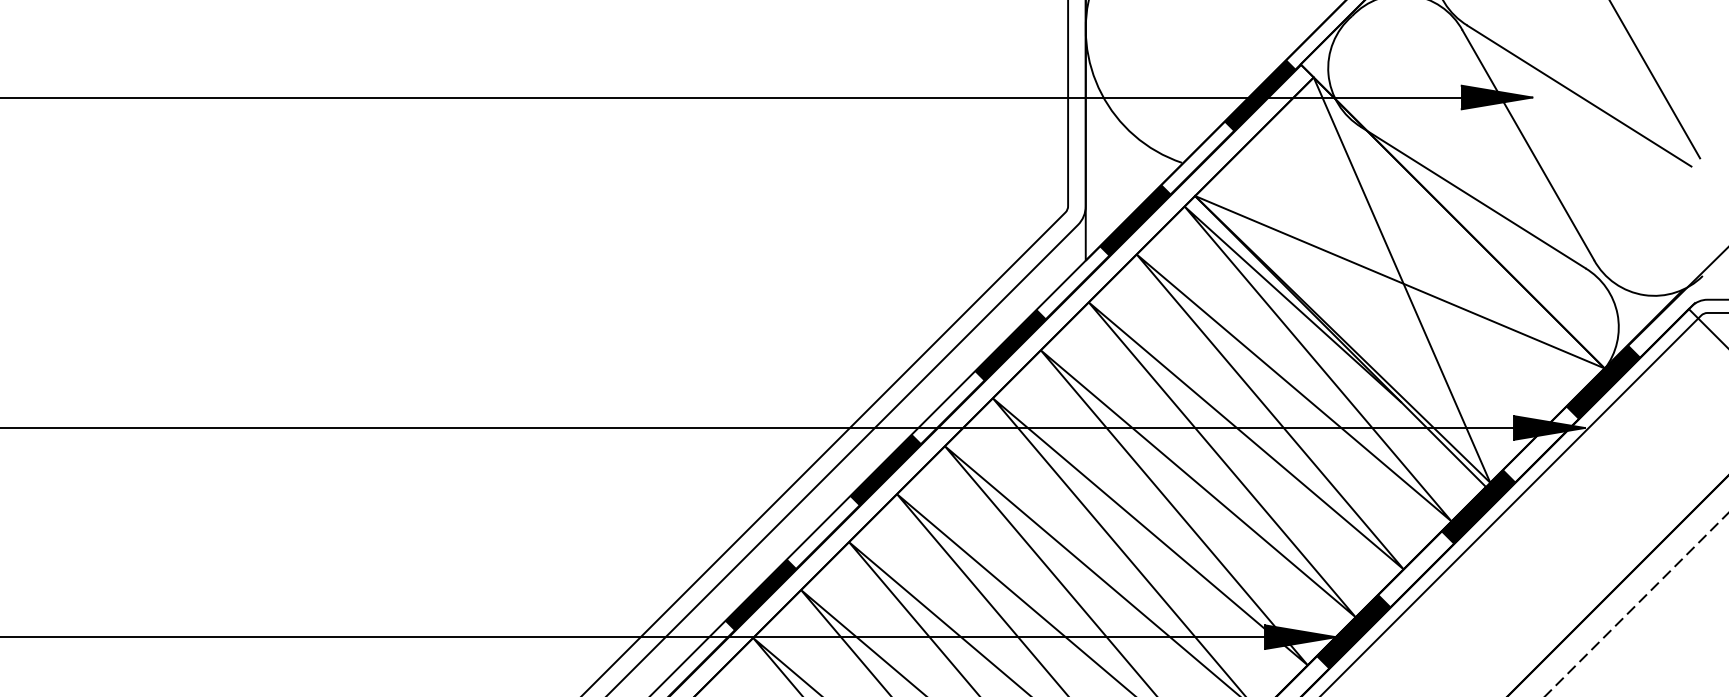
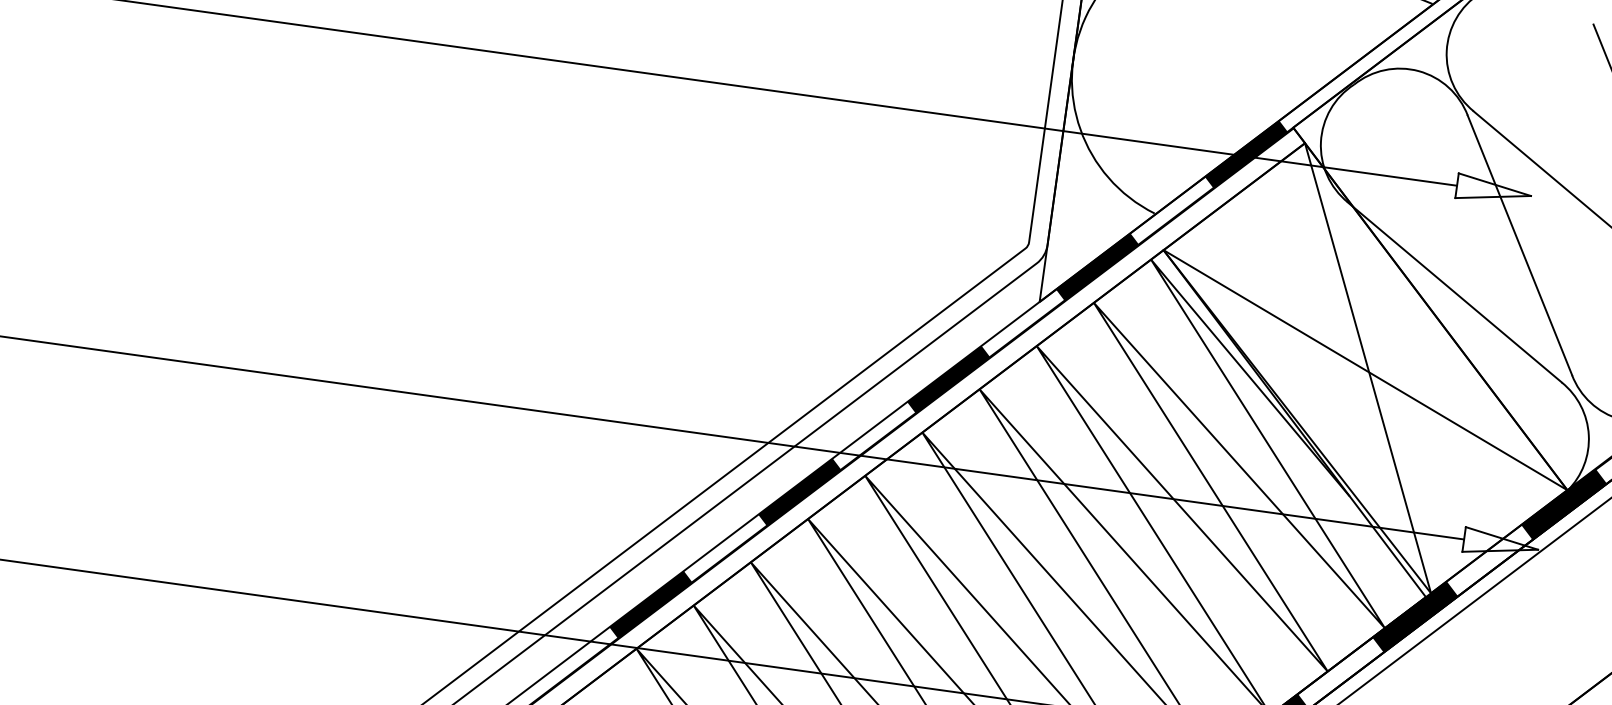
fill: (1496, 97) -> (1493, 190), removed
fill: (1549, 427) -> (1501, 544), removed

